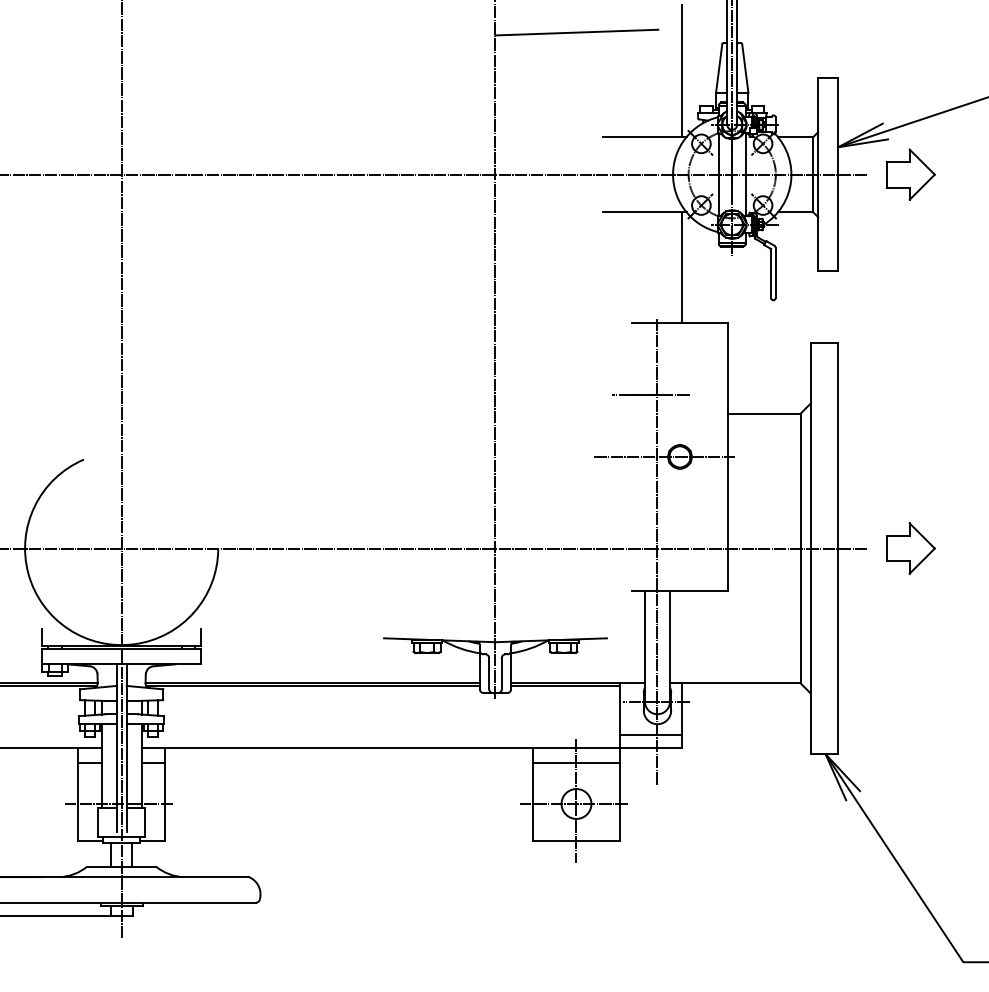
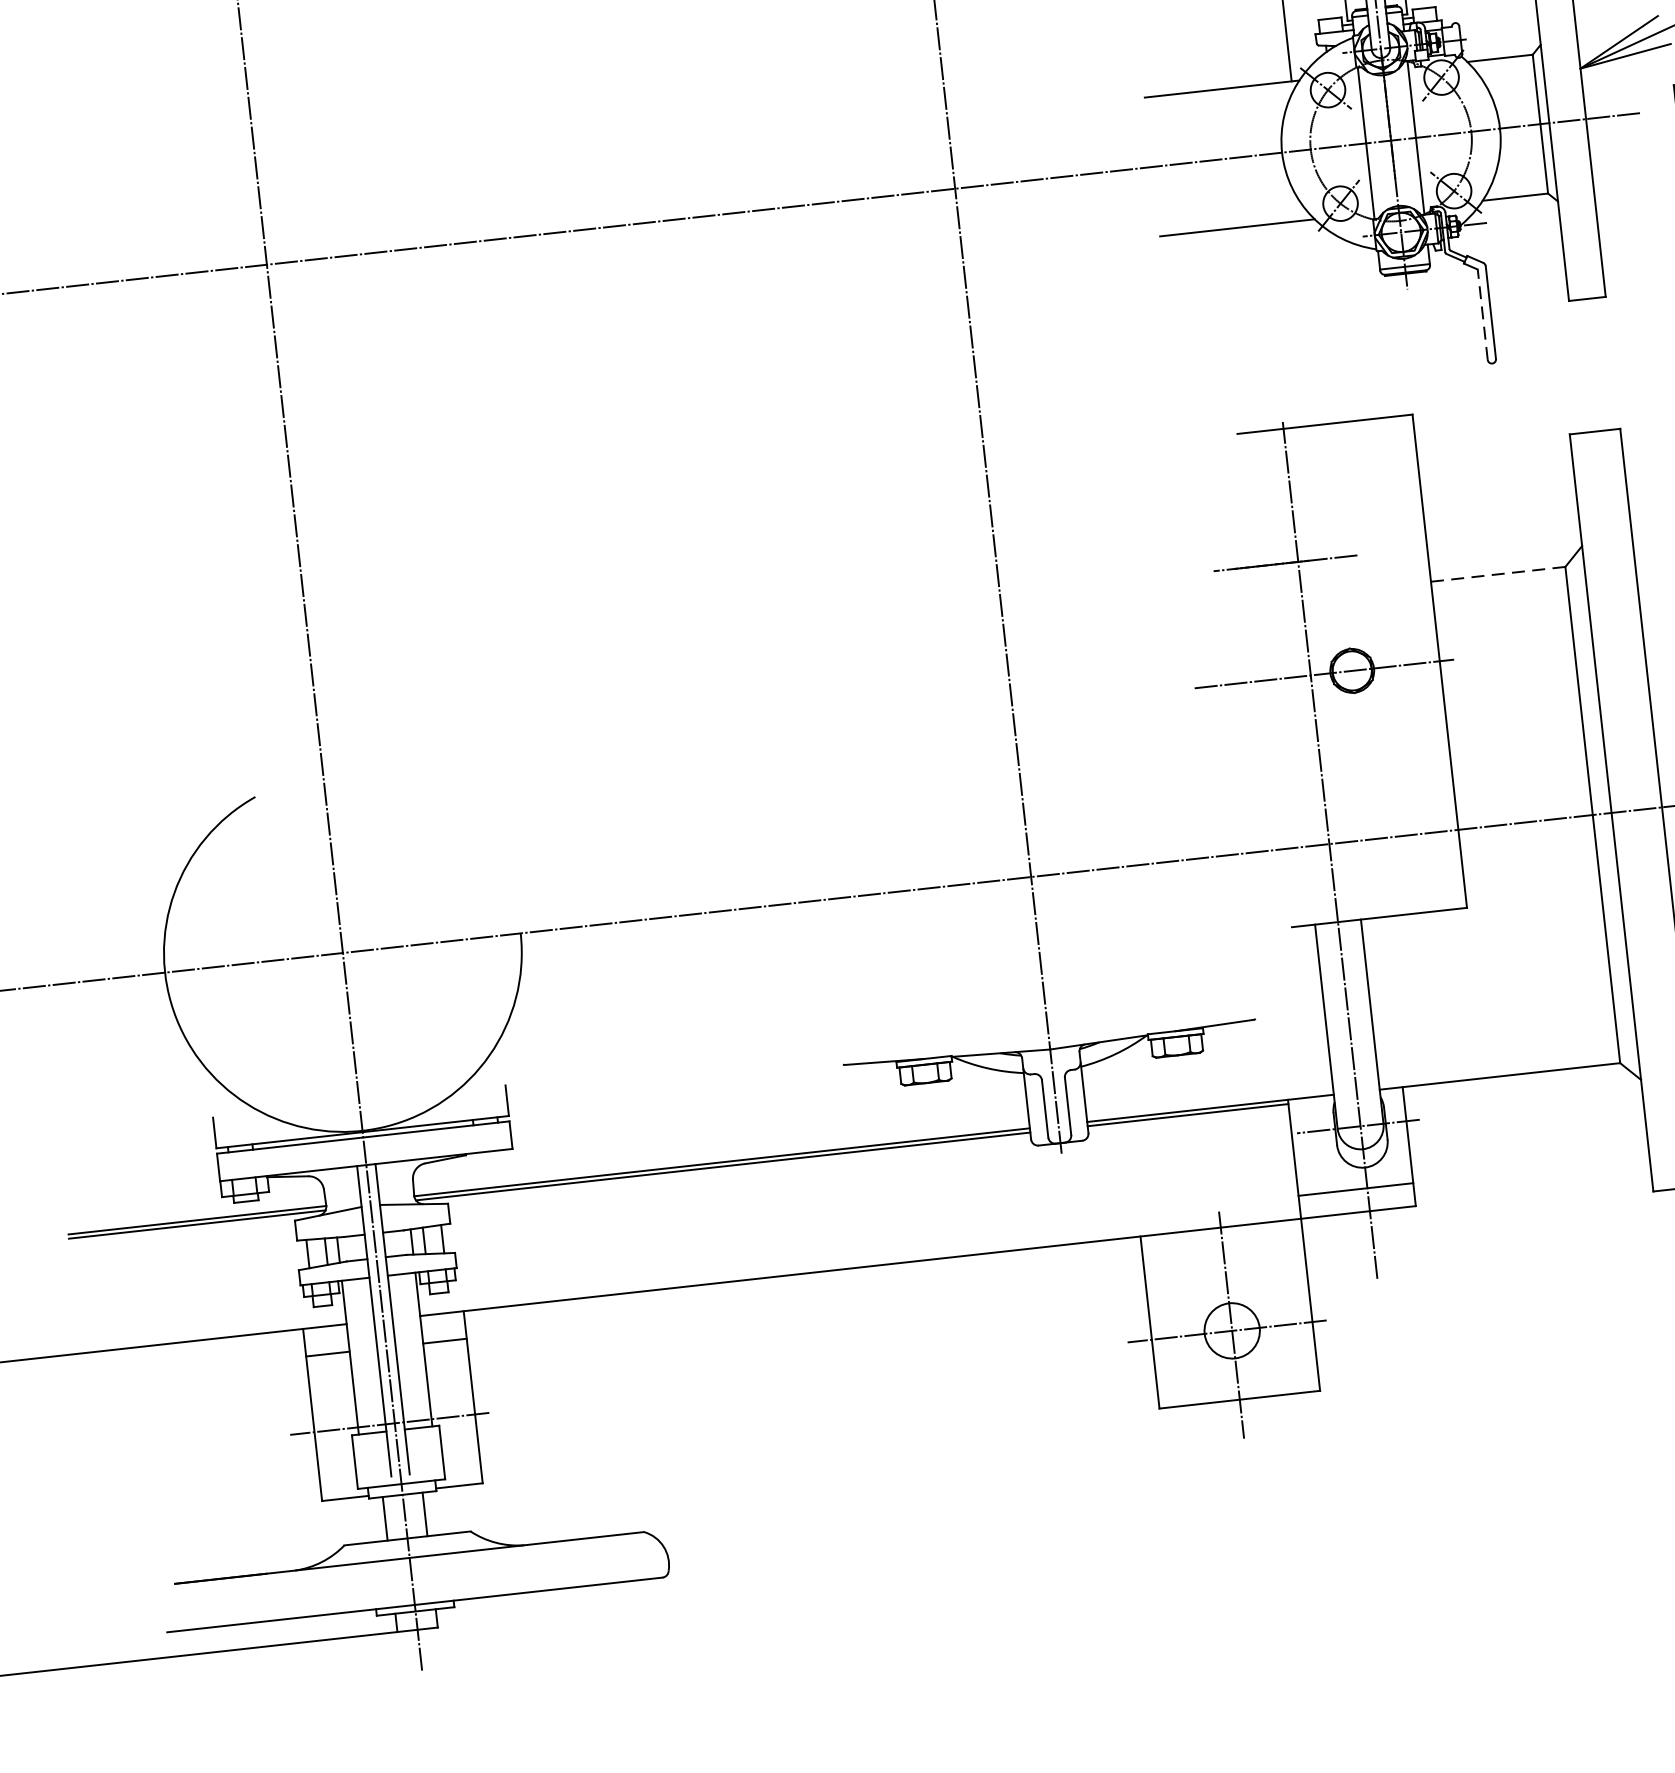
line: (682, 267) -> (1318, 321), removed
line: (771, 273) -> (1483, 314), solid -> dashed
line: (764, 413) -> (1498, 573), solid -> dashed
line: (576, 762) -> (1223, 1254), removed

